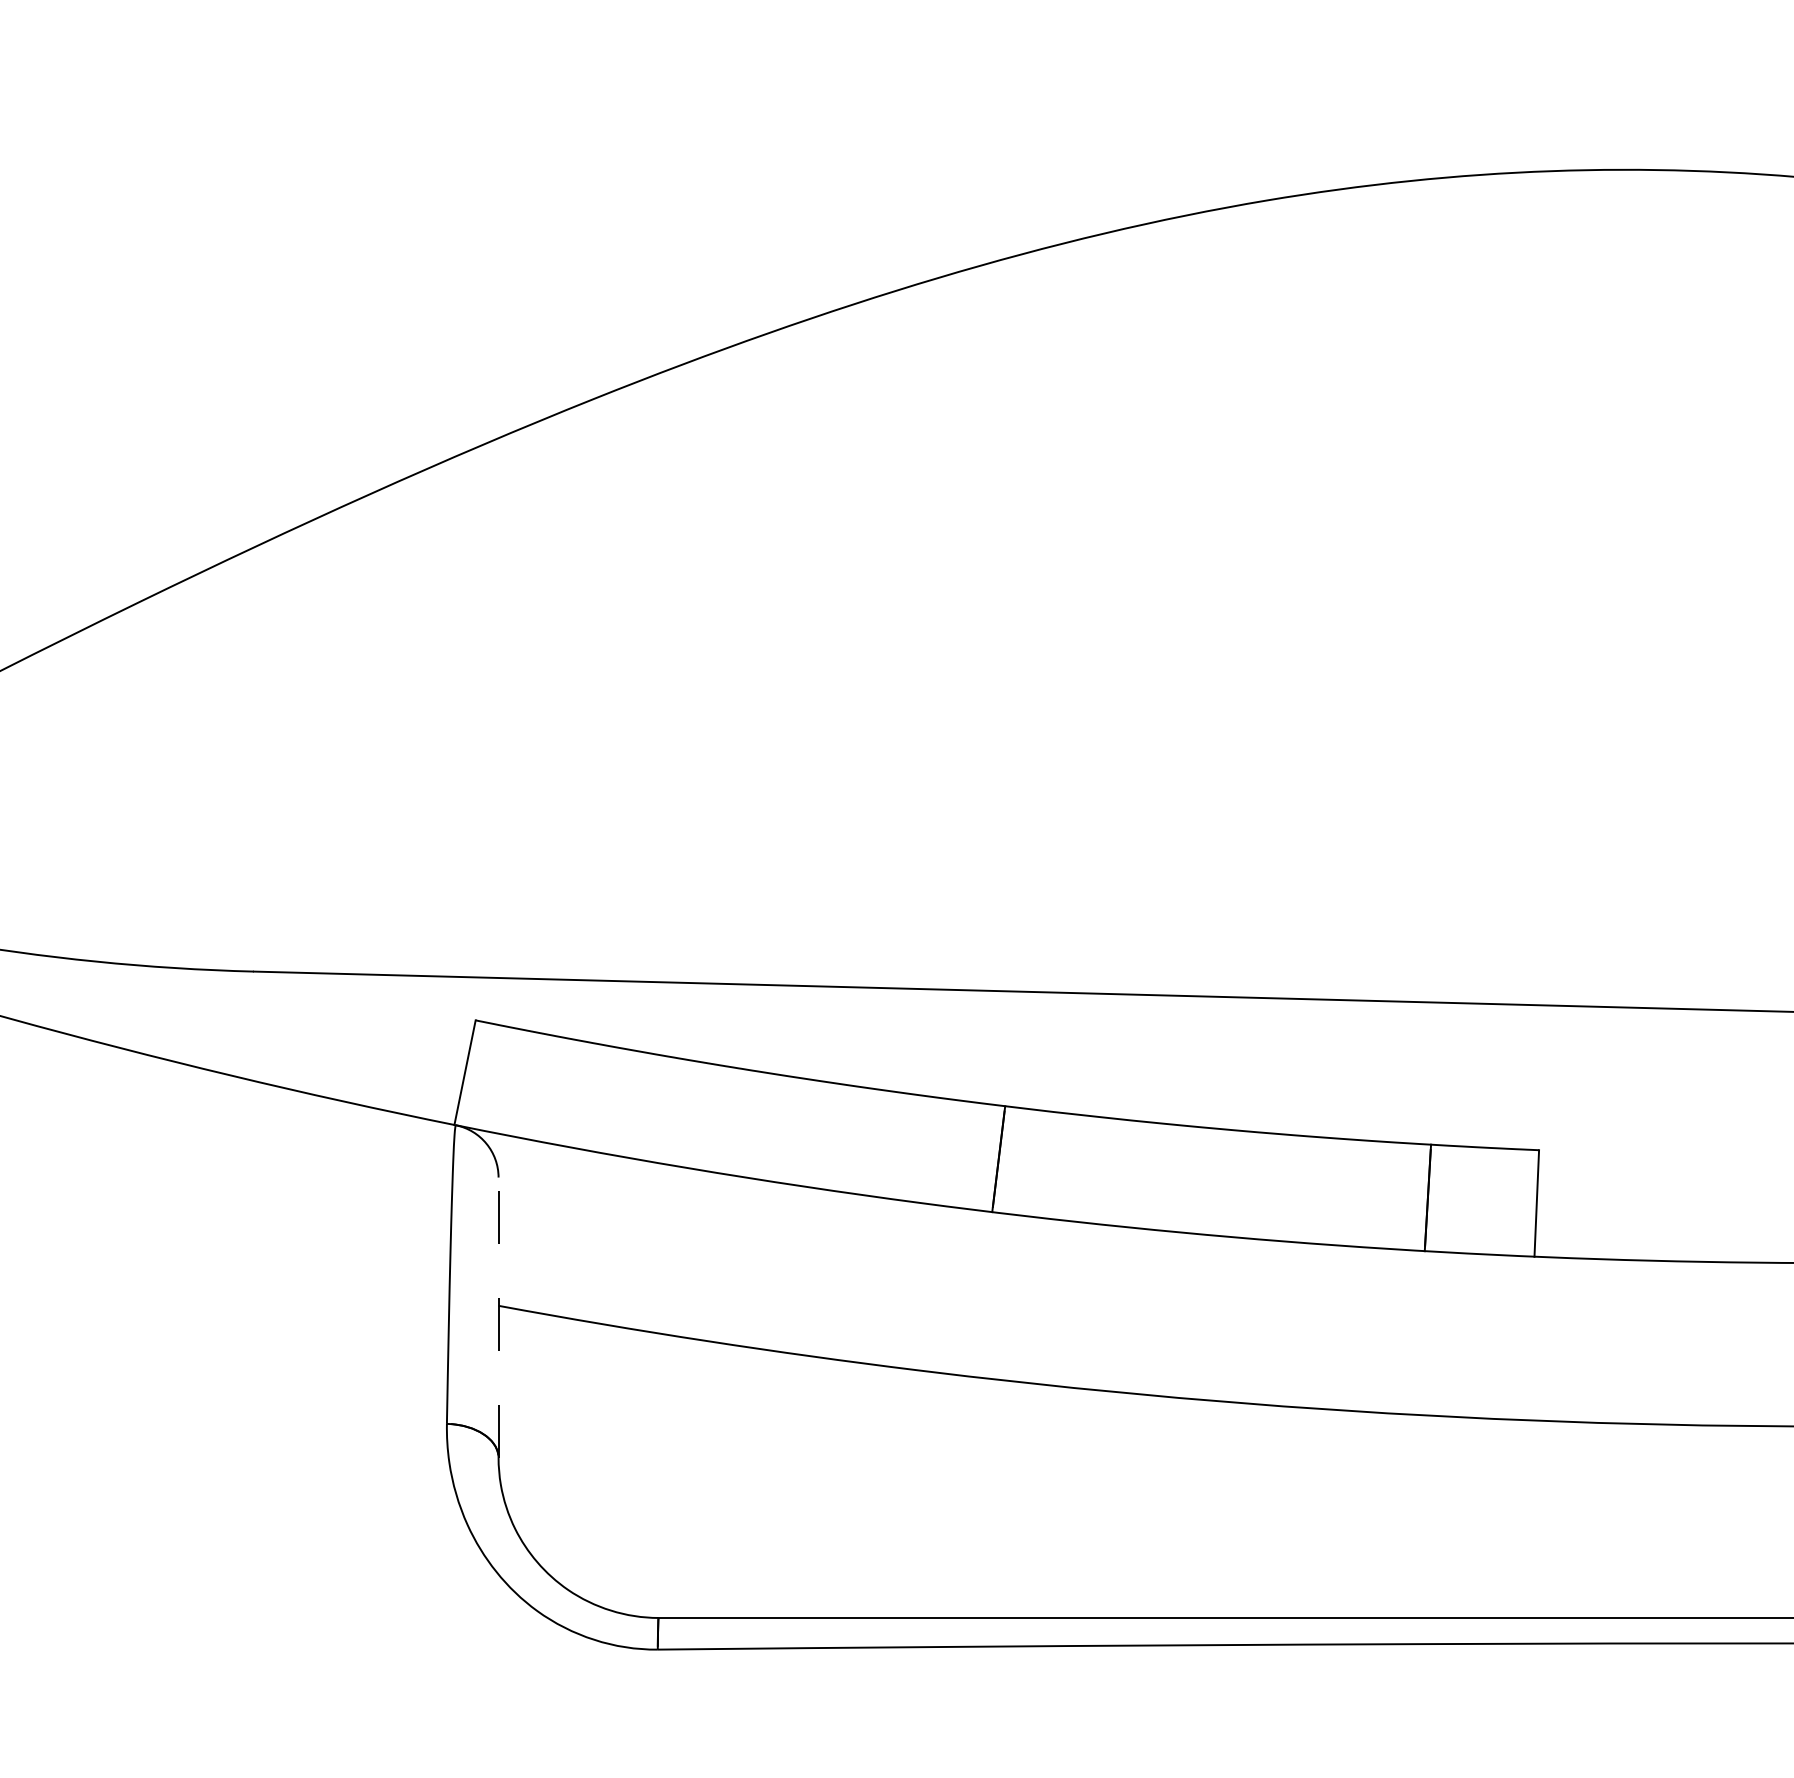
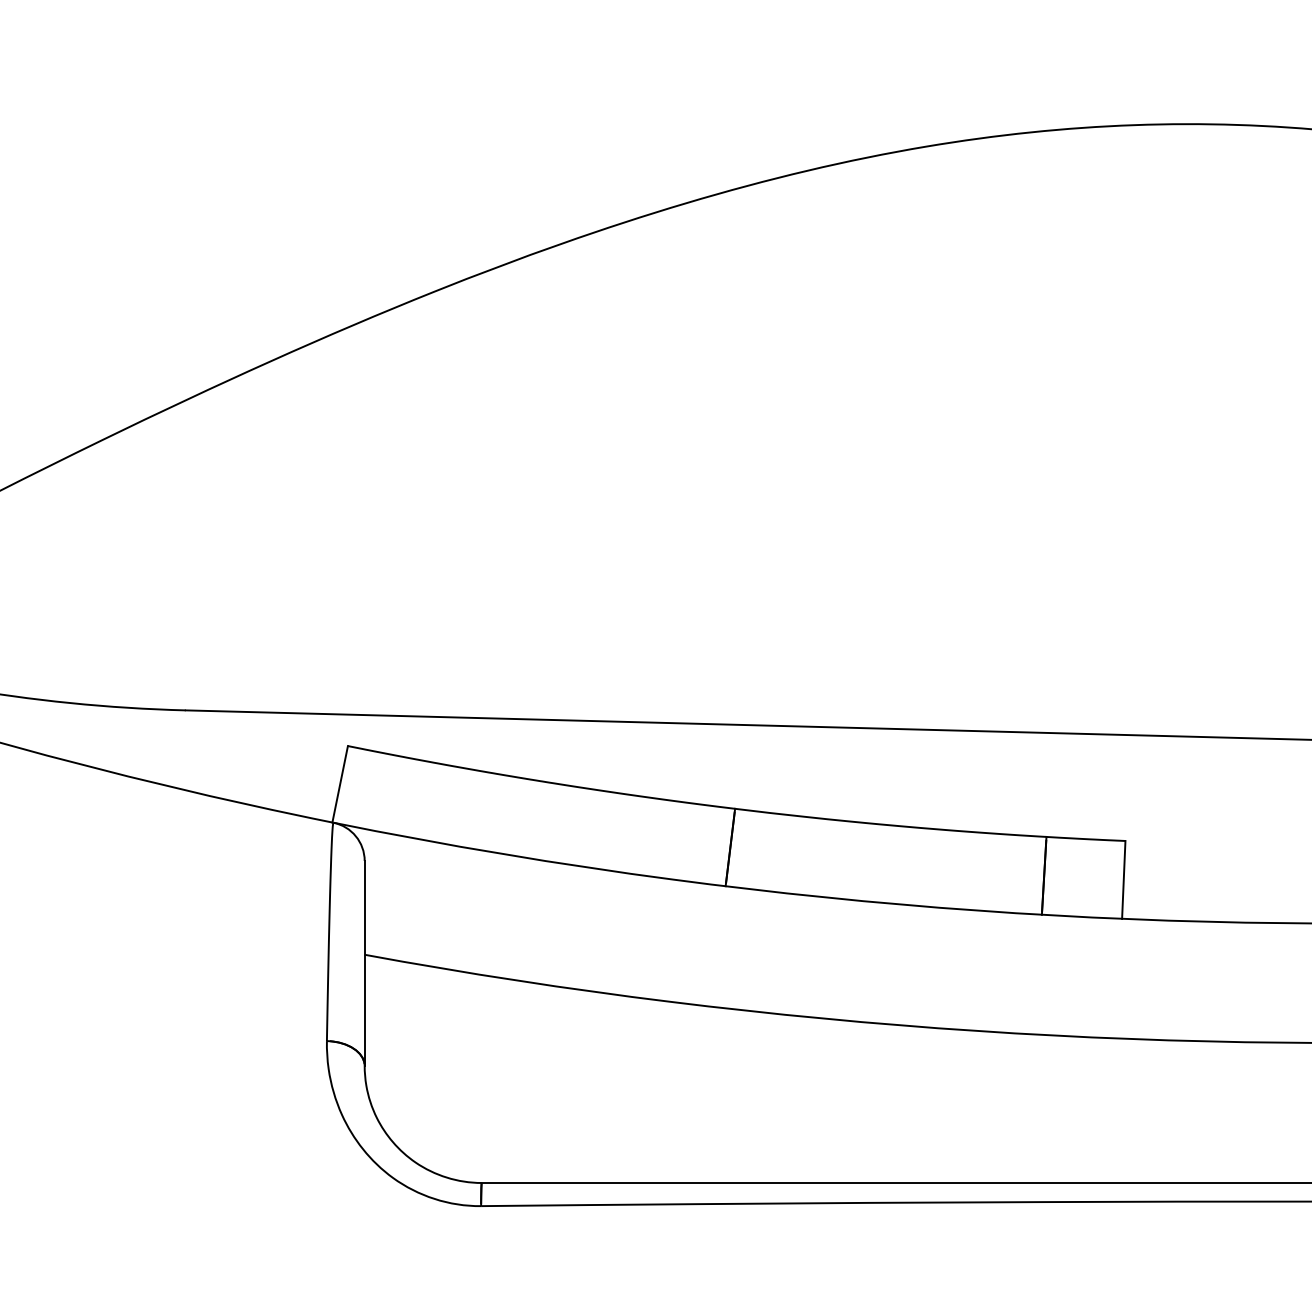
line: (498, 1316) -> (364, 962), dashed -> solid

